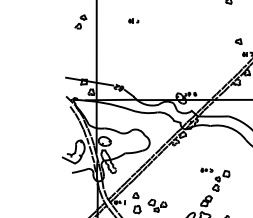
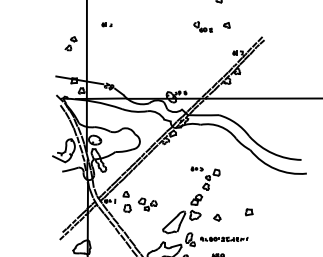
part: (133, 20) -> (106, 24), moved
part: (80, 21) -> (70, 43), moved
part: (212, 27) -> (202, 26), added
part: (238, 41) -> (226, 25), moved

